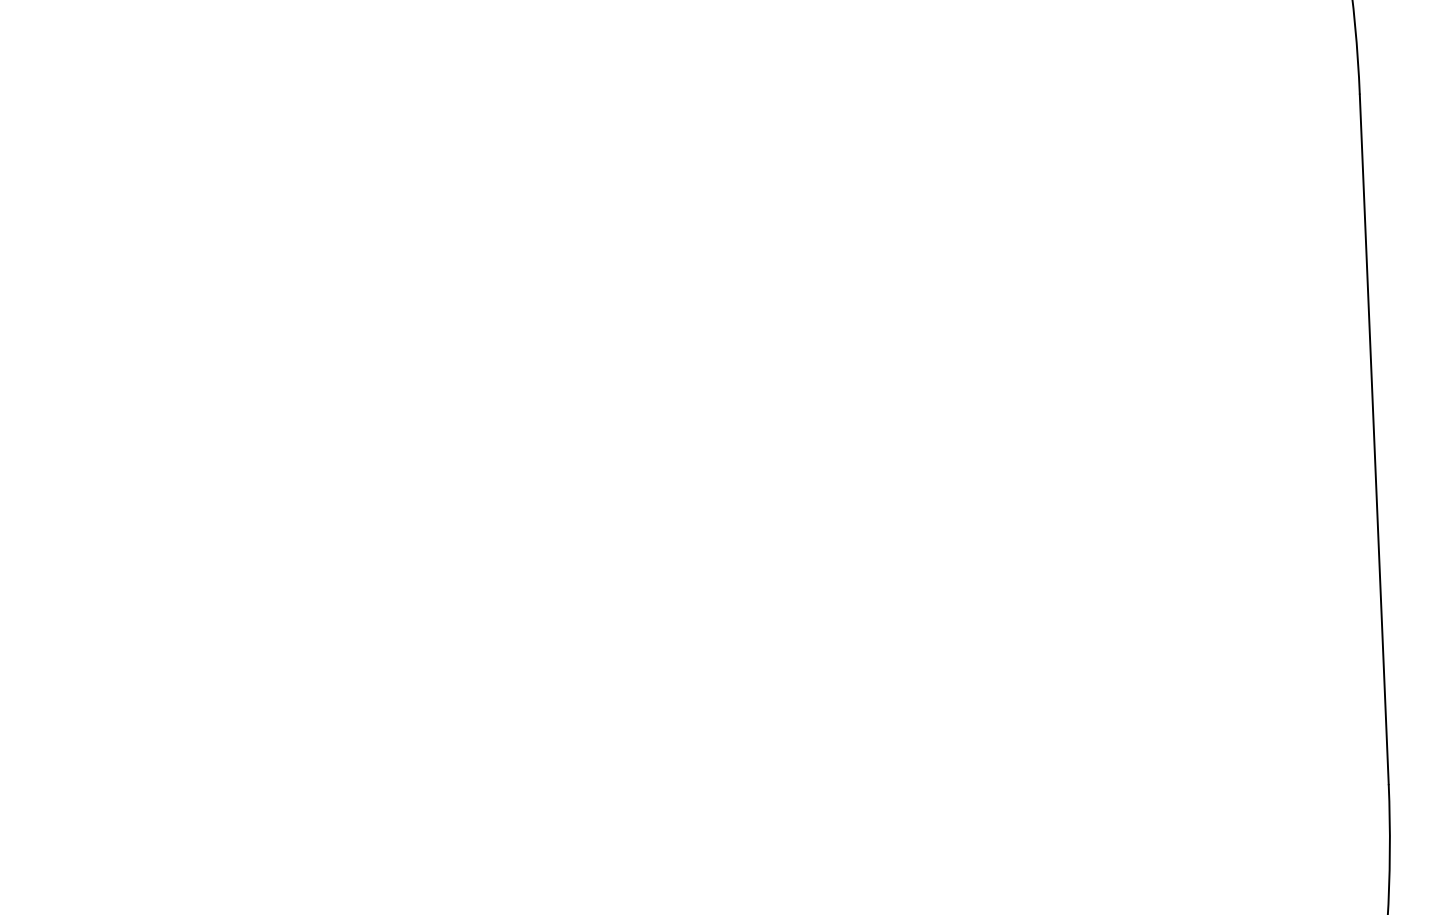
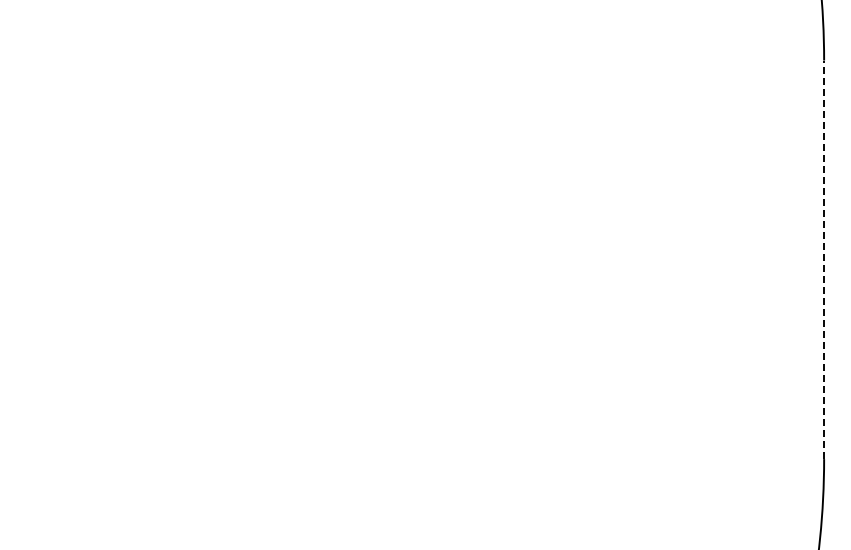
line: (1374, 438) -> (824, 259), solid -> dashed

